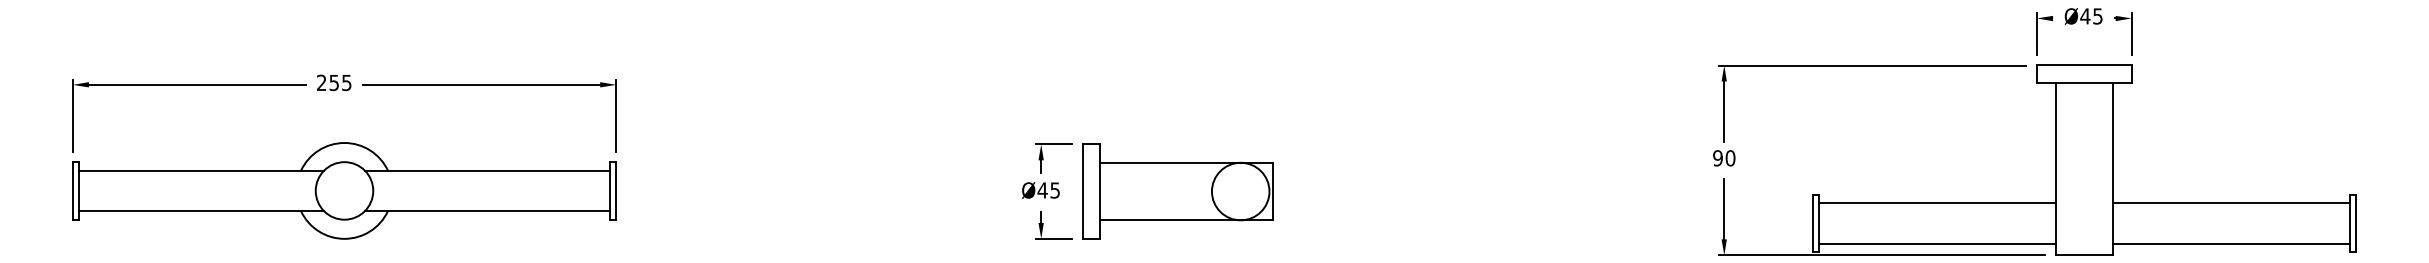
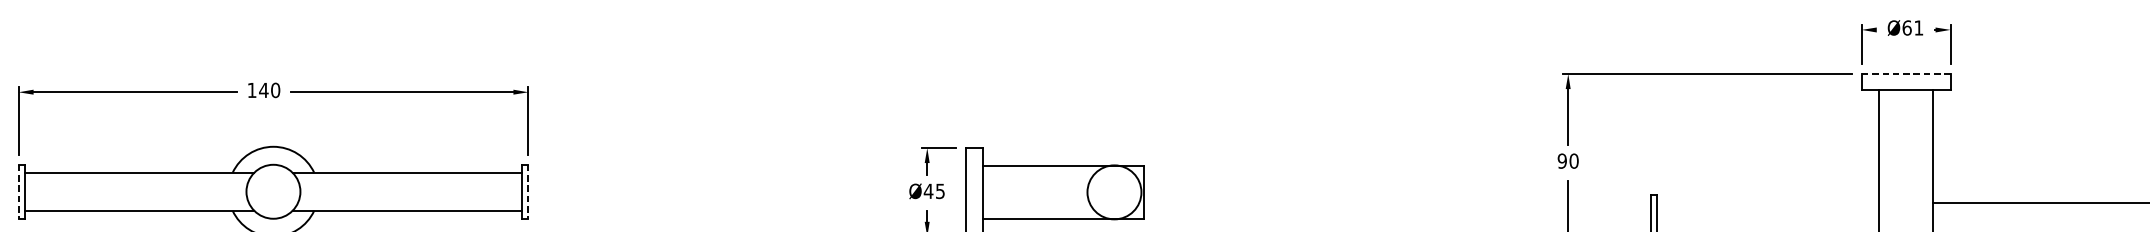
text: (2091, 16) -> (1912, 28), Ø45 -> Ø61
line: (2084, 65) -> (1906, 74), solid -> dashed
text: (334, 82) -> (264, 90), 255 -> 140
line: (72, 190) -> (18, 191), solid -> dashed
line: (616, 190) -> (528, 191), solid -> dashed
line: (1937, 203) -> (1768, 203), removed

